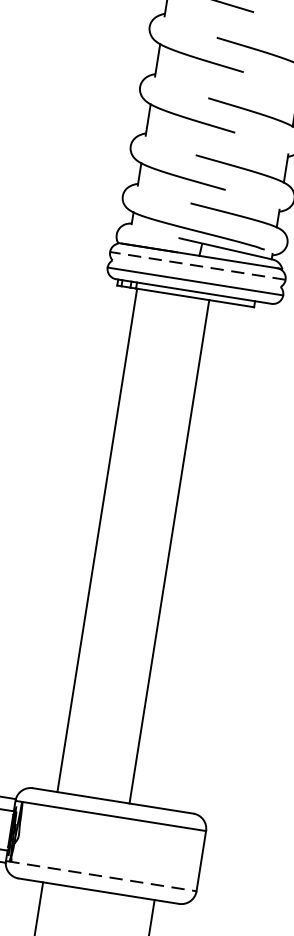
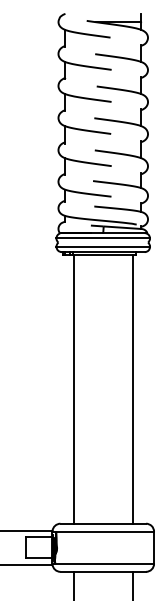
line: (198, 266) -> (103, 238), dashed -> solid
line: (170, 551) -> (133, 389), moved
line: (101, 875) -> (103, 563), dashed -> solid

